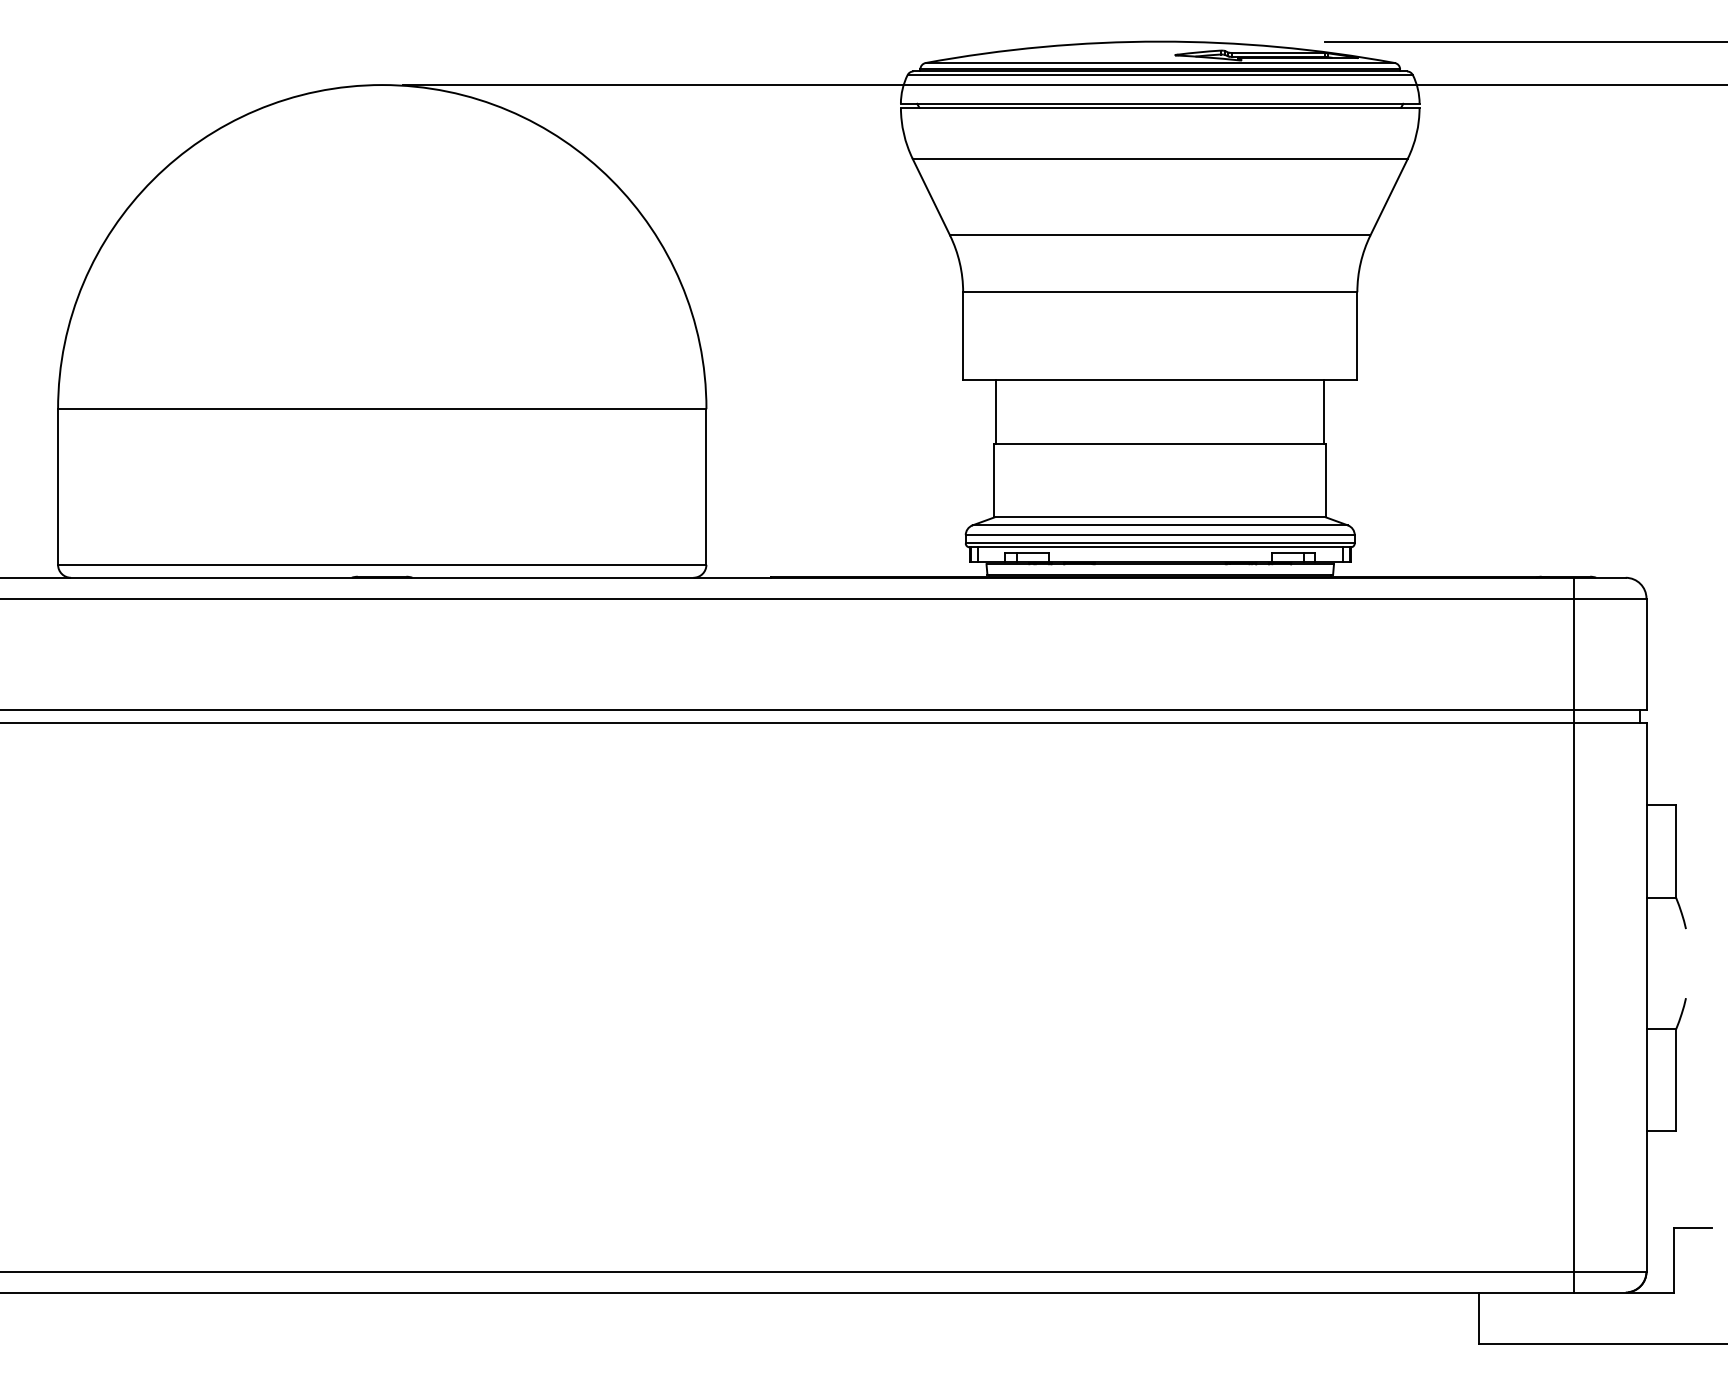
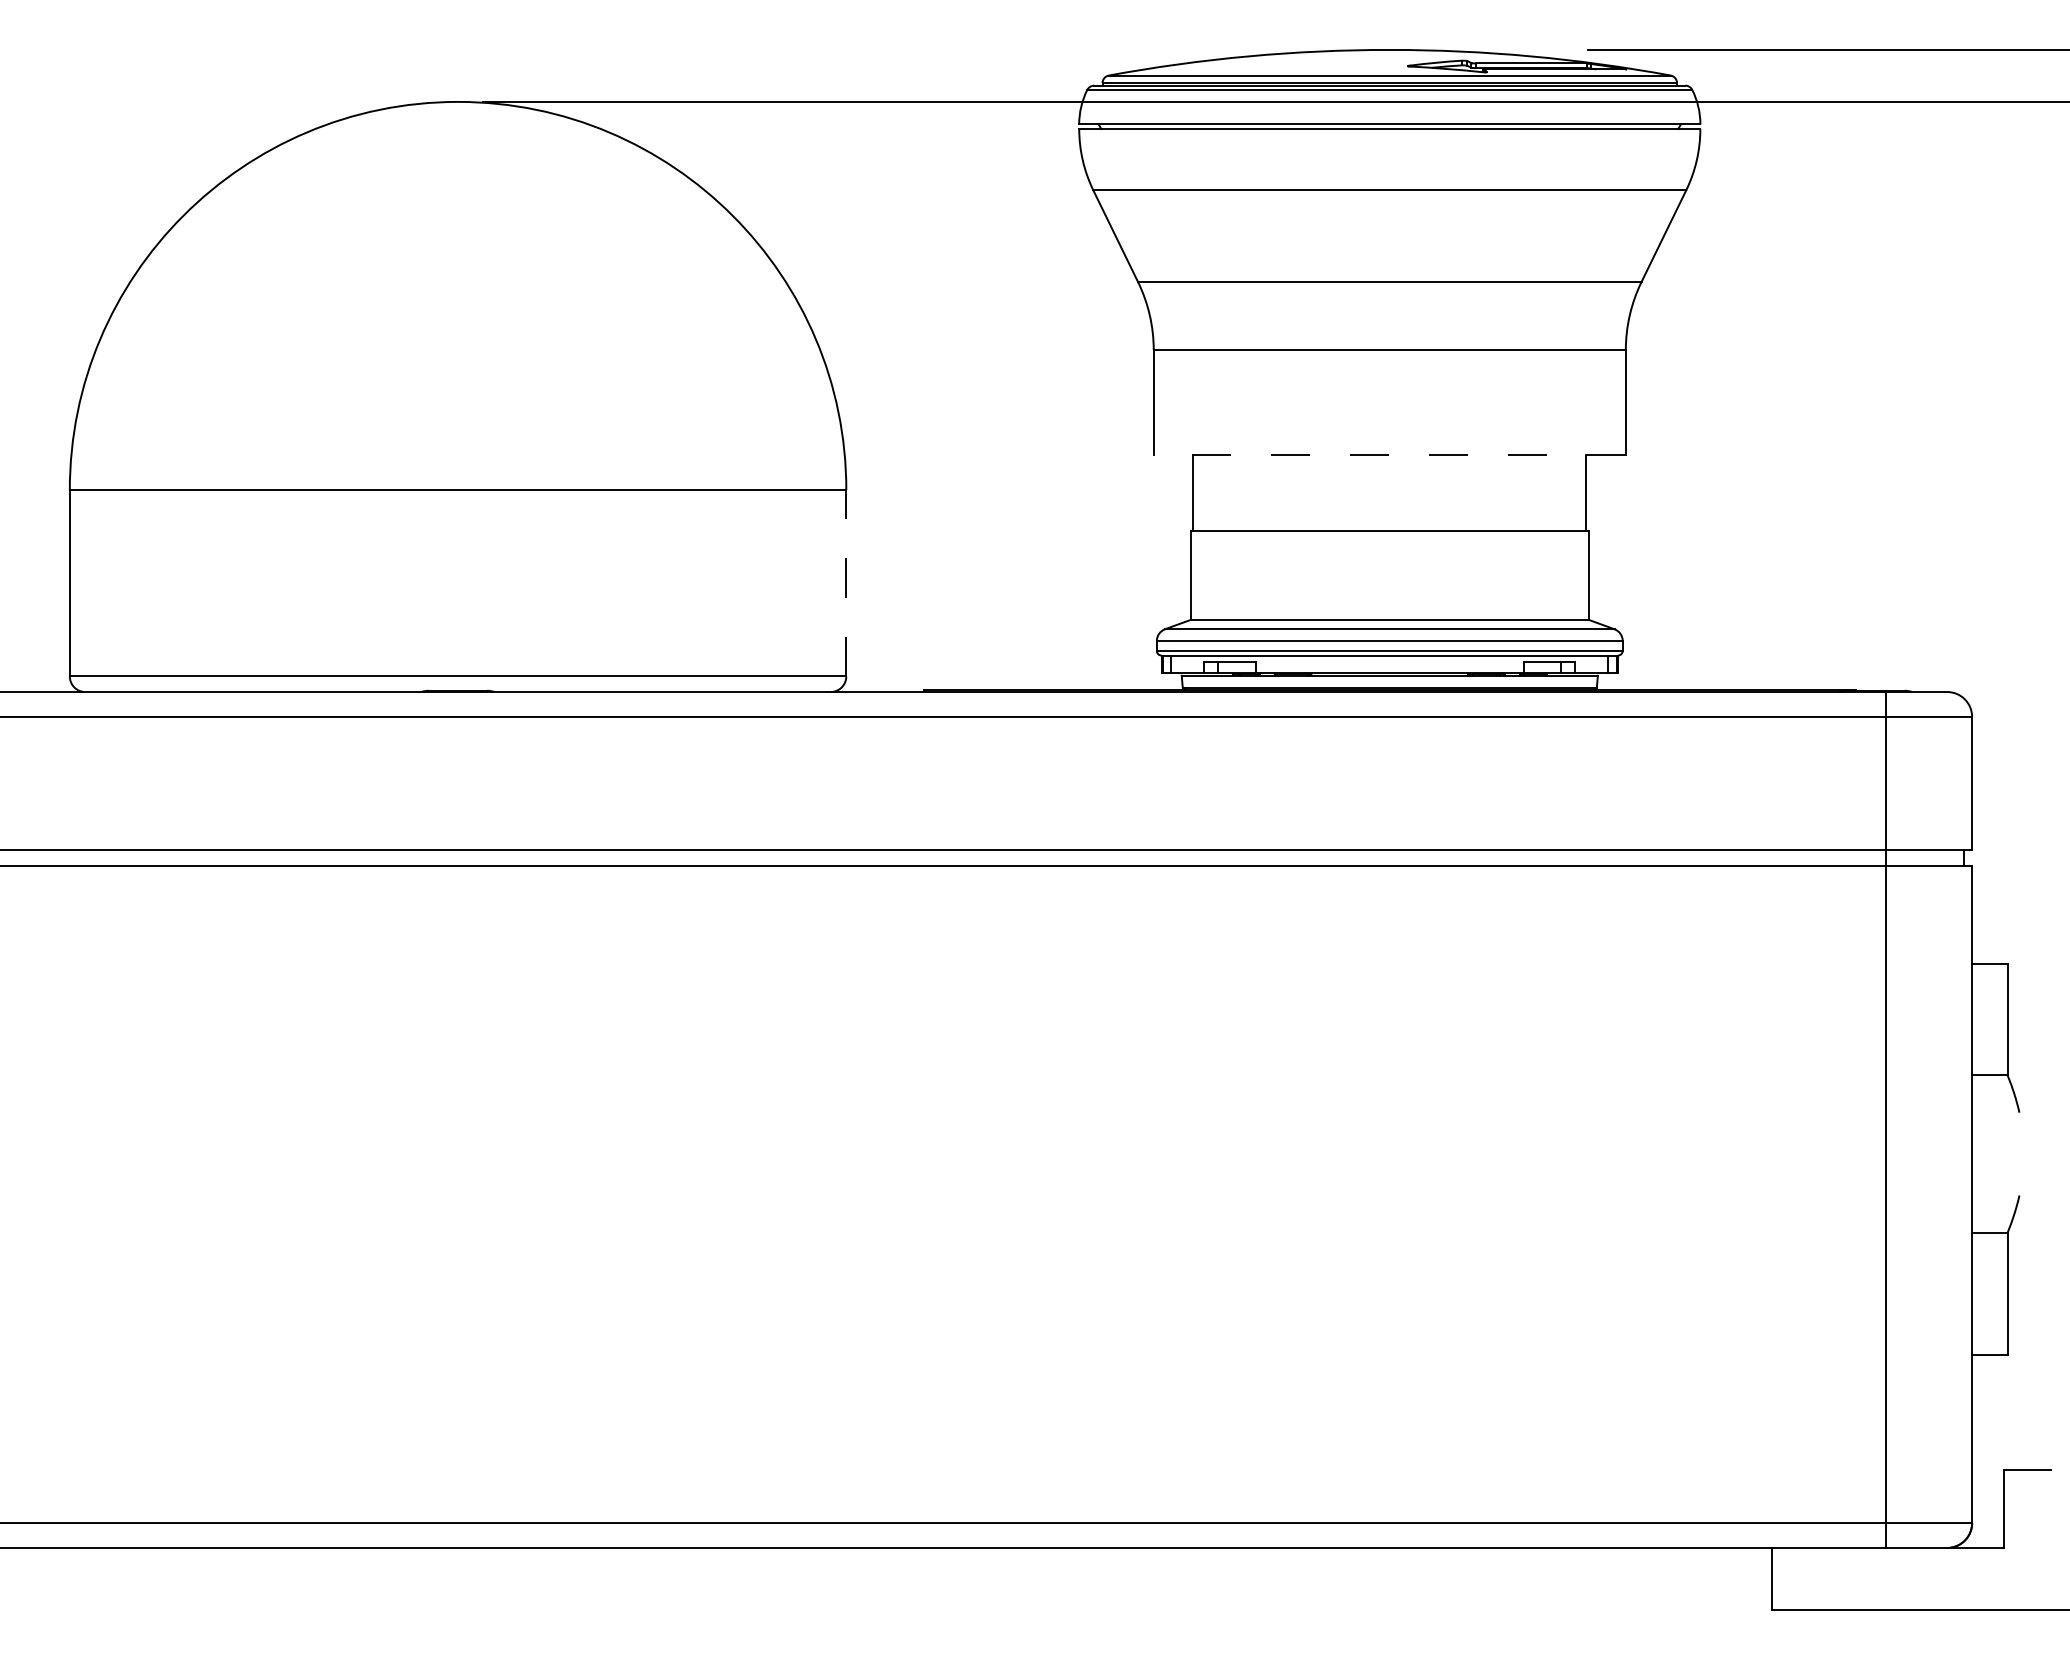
line: (1159, 380) -> (1388, 455), solid -> dashed
line: (706, 487) -> (846, 583), solid -> dashed

